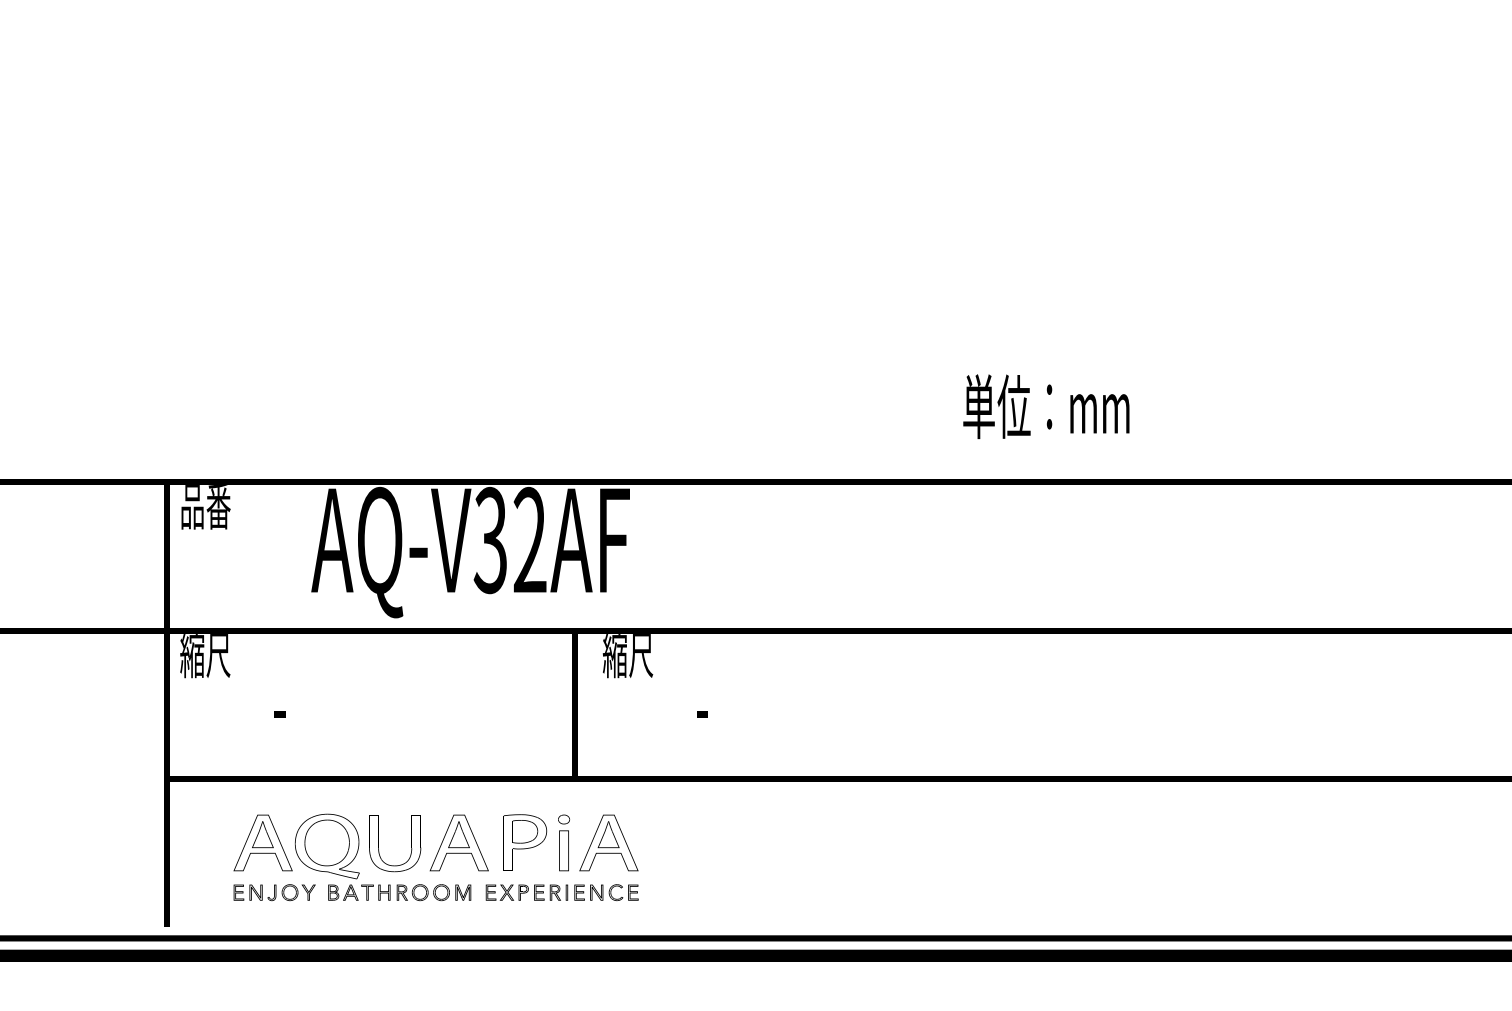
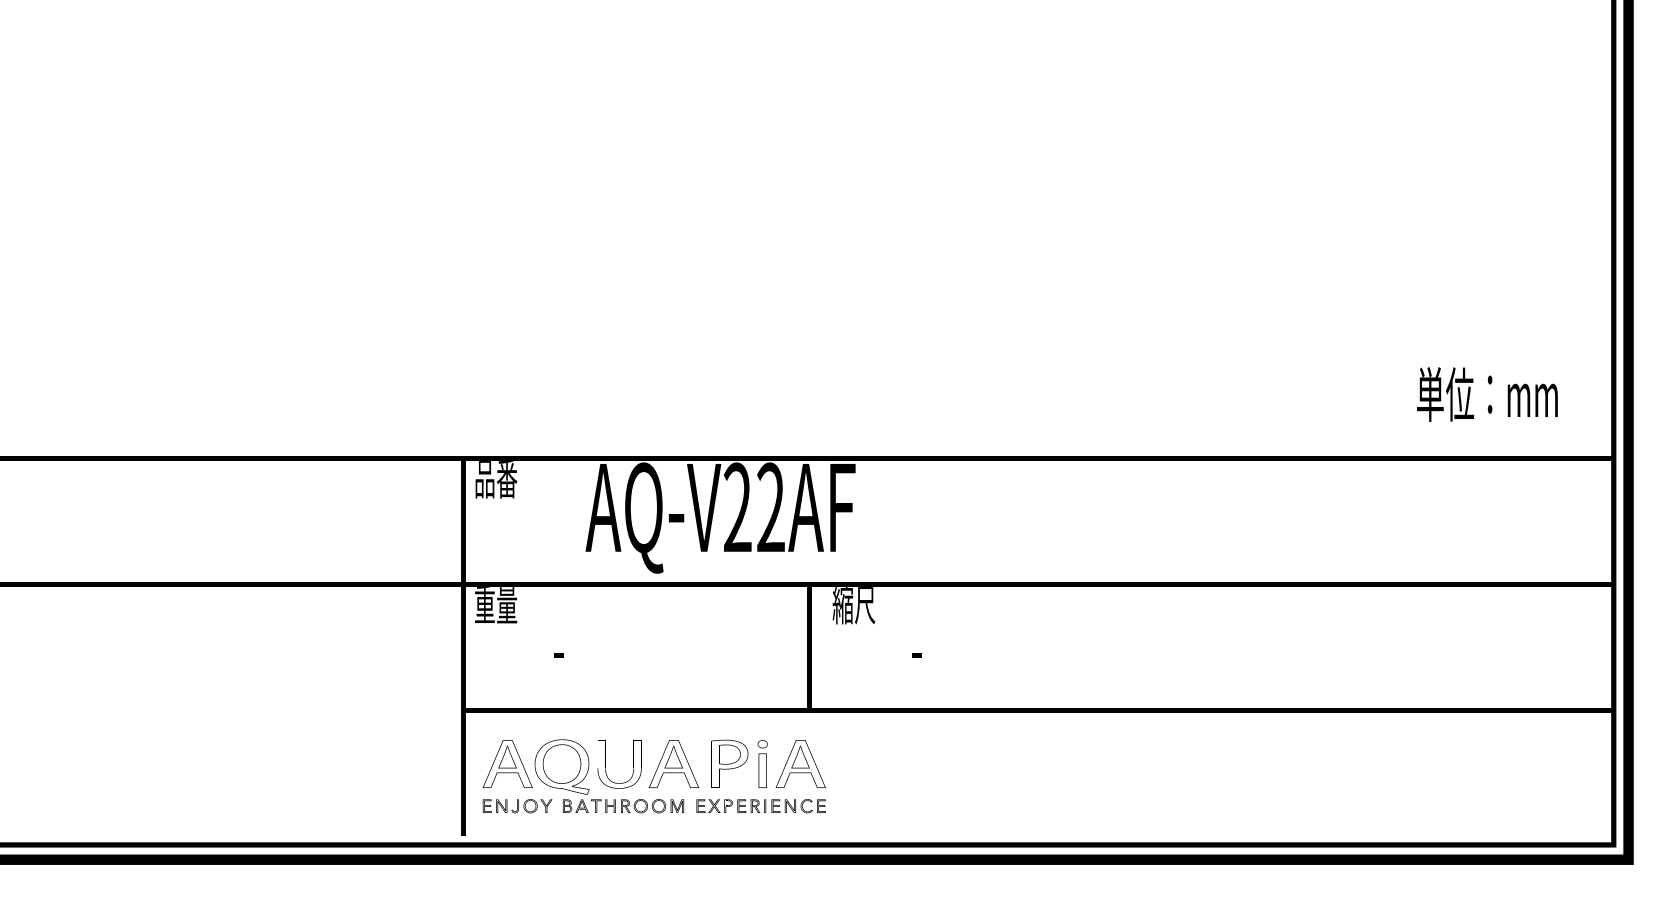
text: (1046, 406) -> (1487, 394), moved
text: (490, 540) -> (737, 507), AQ-V32AF -> AQ-V22AF
text: (204, 655) -> (495, 605), 縮尺 -> 重量
part: (435, 857) -> (653, 776), moved

